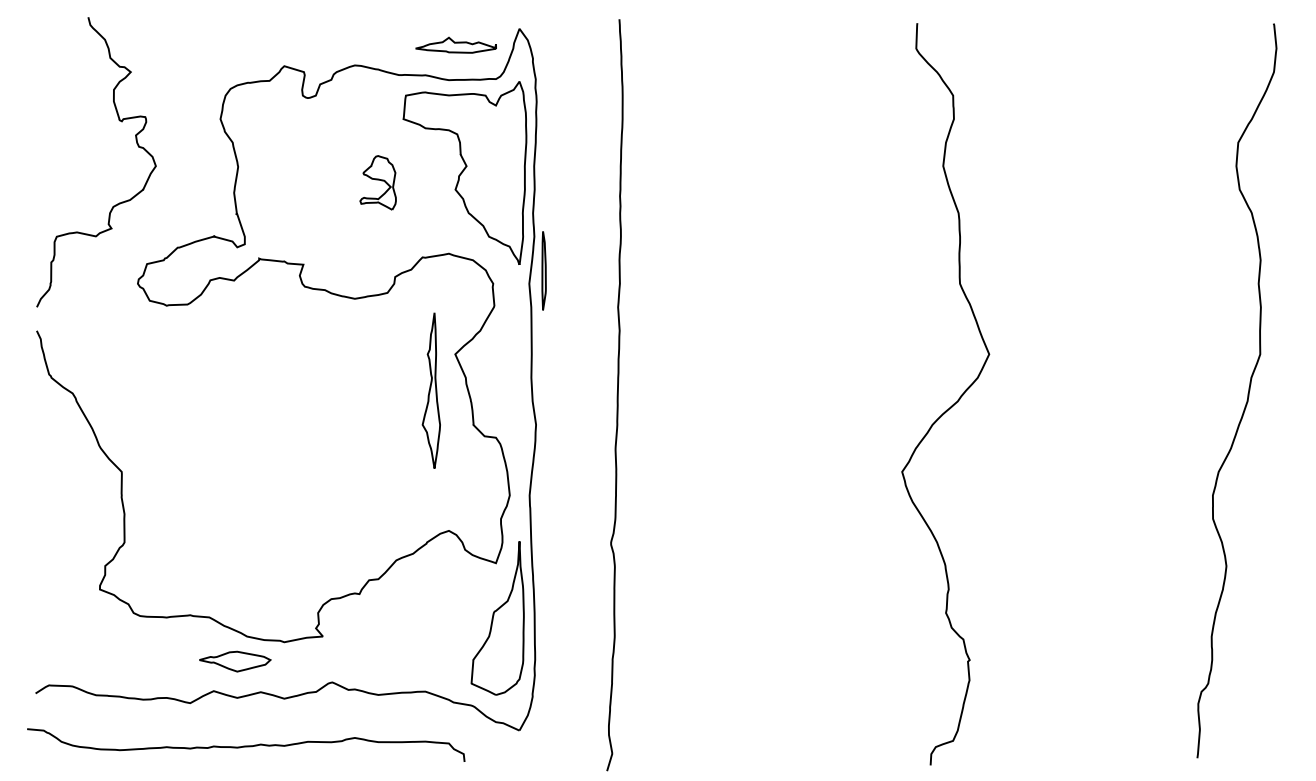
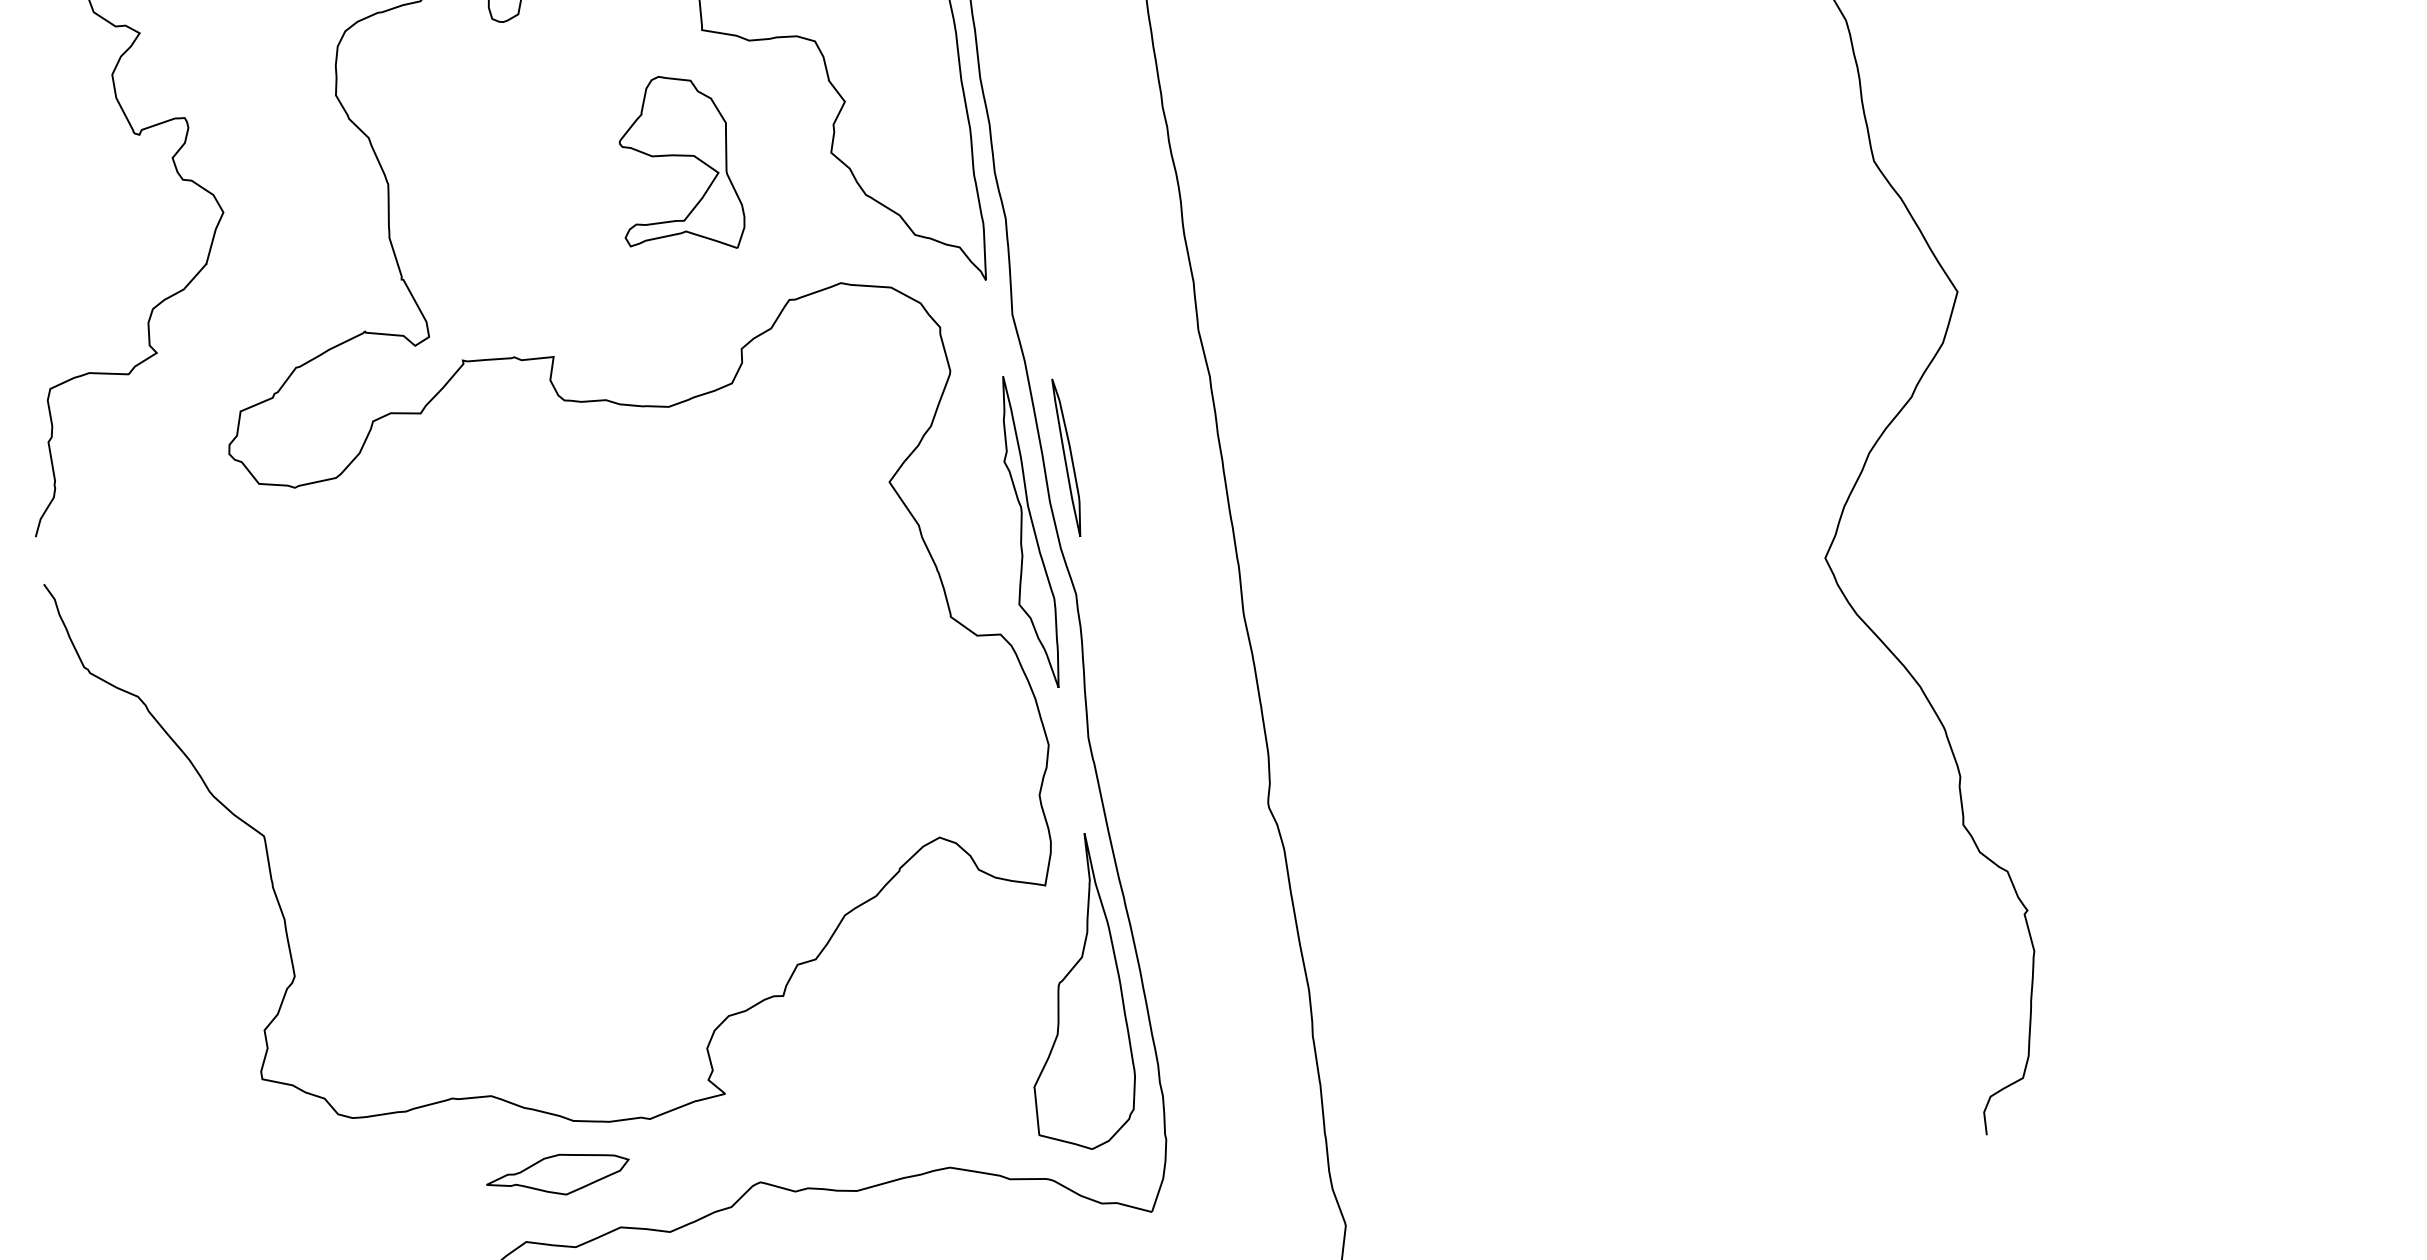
part: (377, 182) -> (672, 166), size x1.67
part: (543, 270) -> (1066, 457), moved
part: (430, 390) -> (1022, 533), moved

